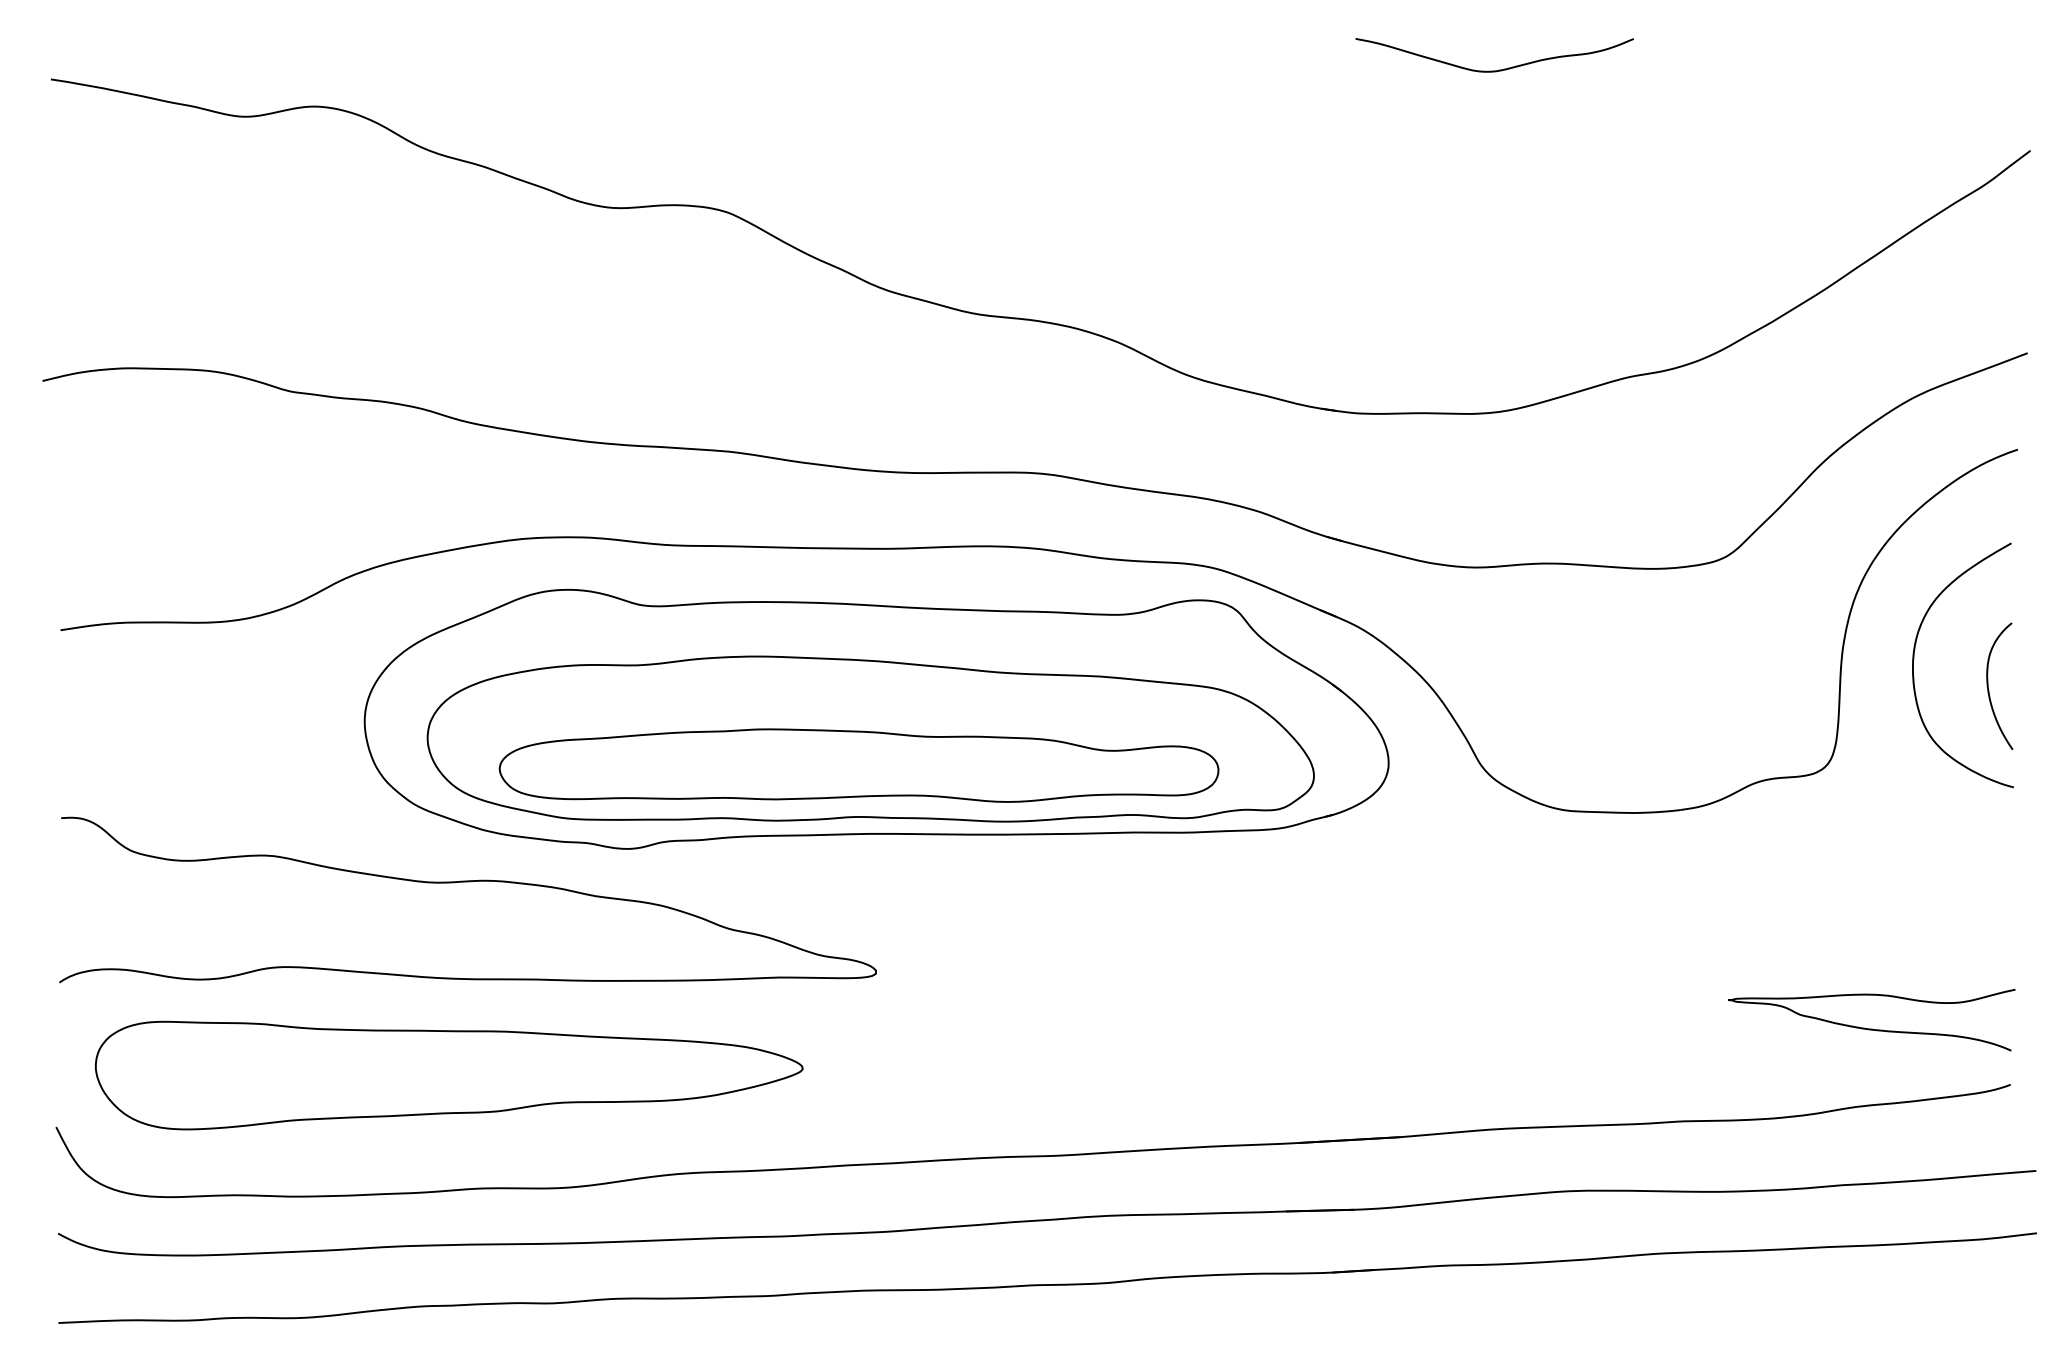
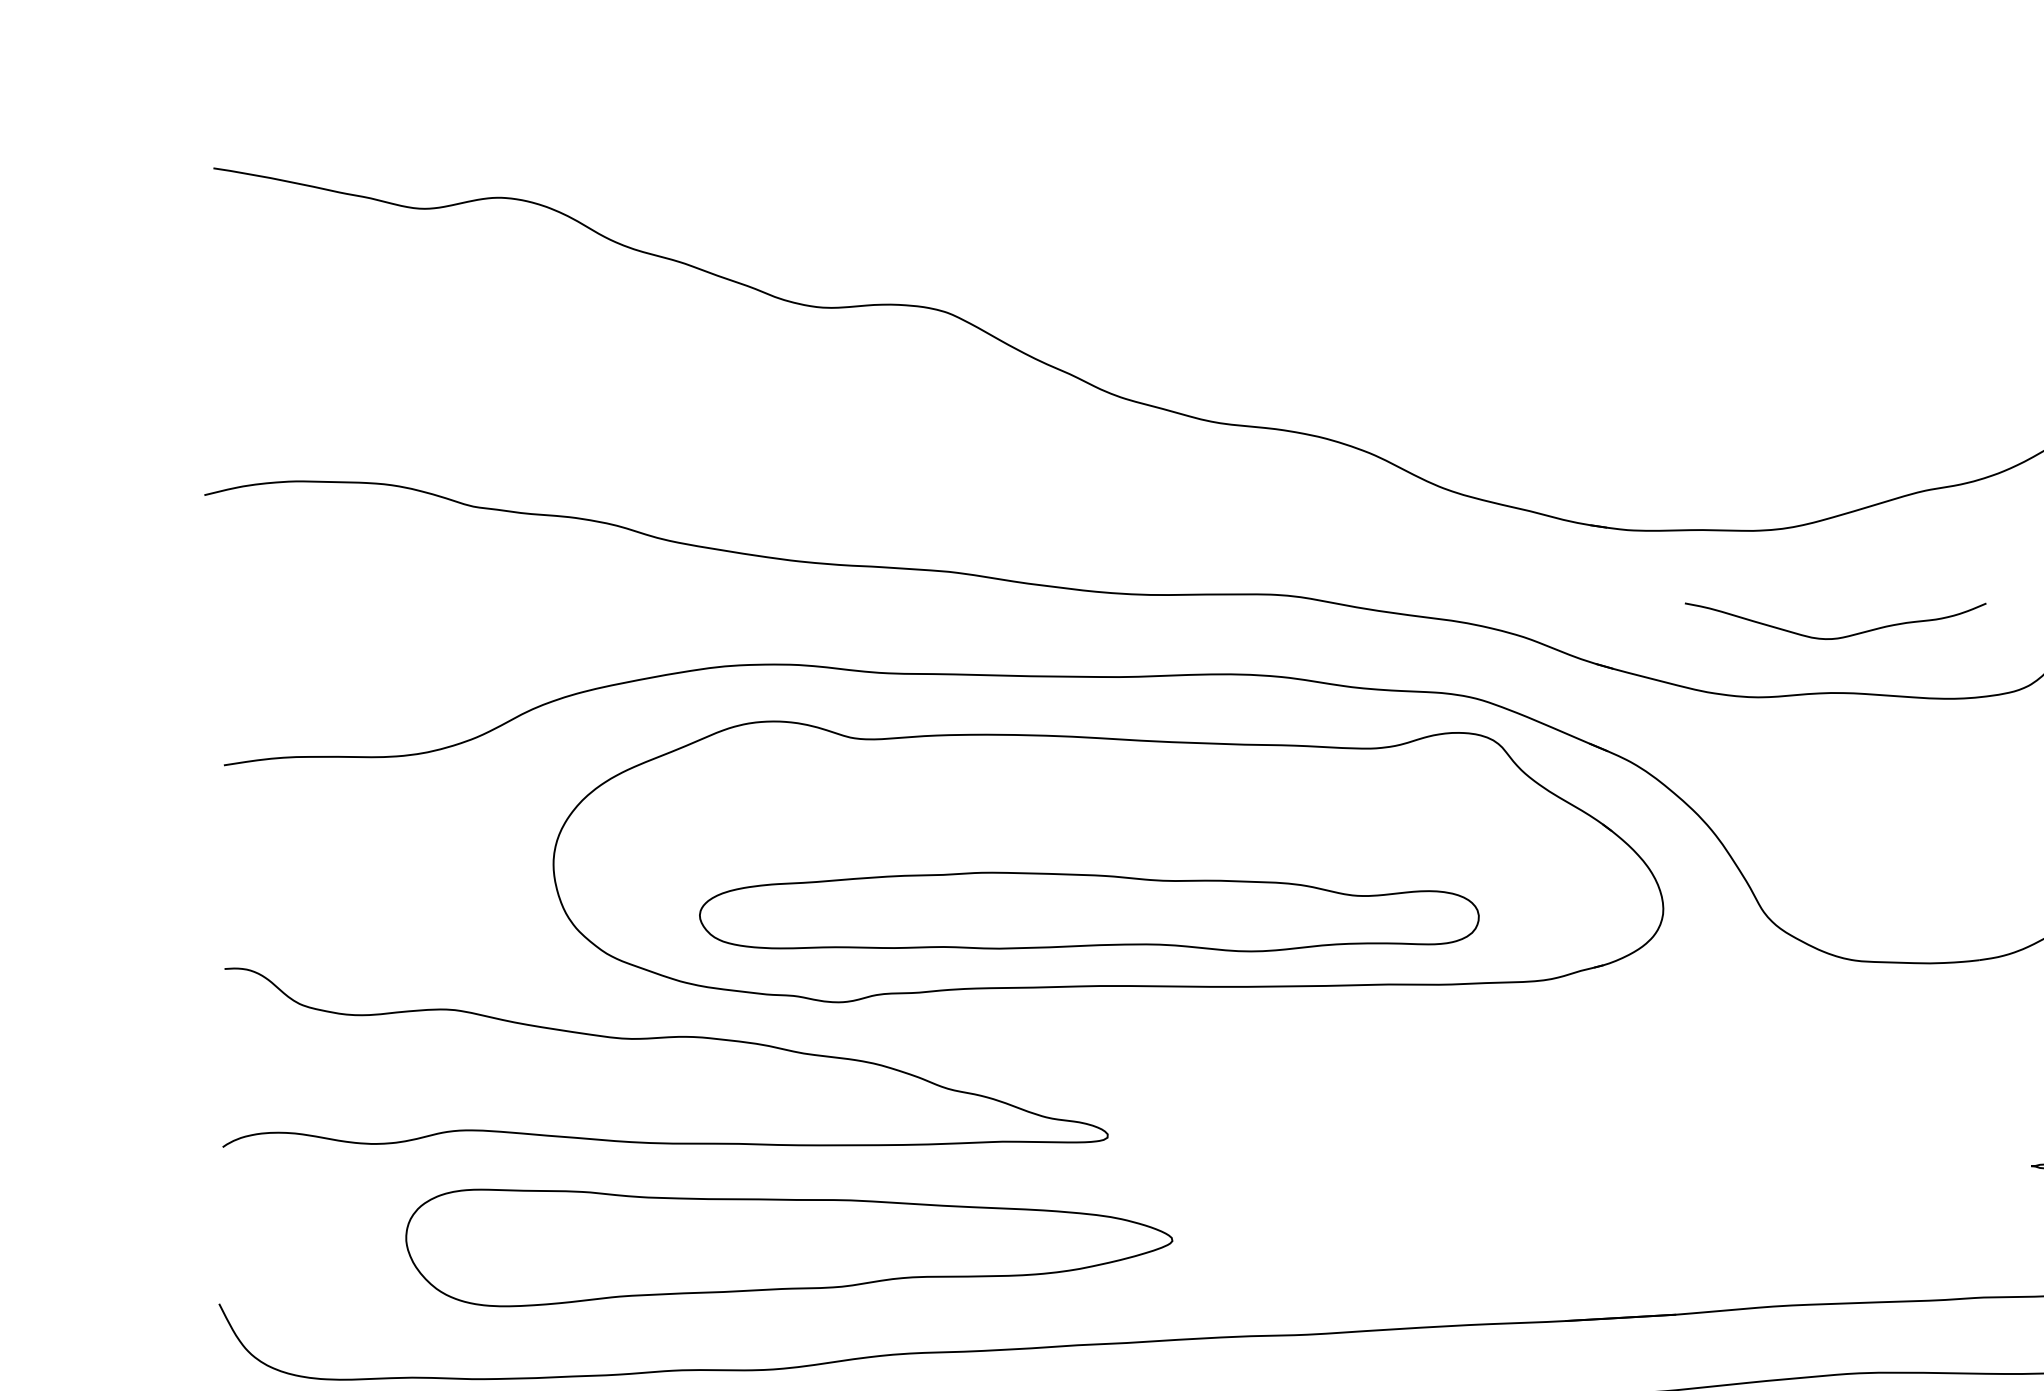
curve: (1499, 69) -> (1840, 636), moved
part: (870, 738) -> (1101, 882), removed
part: (449, 1075) -> (789, 1247), moved

